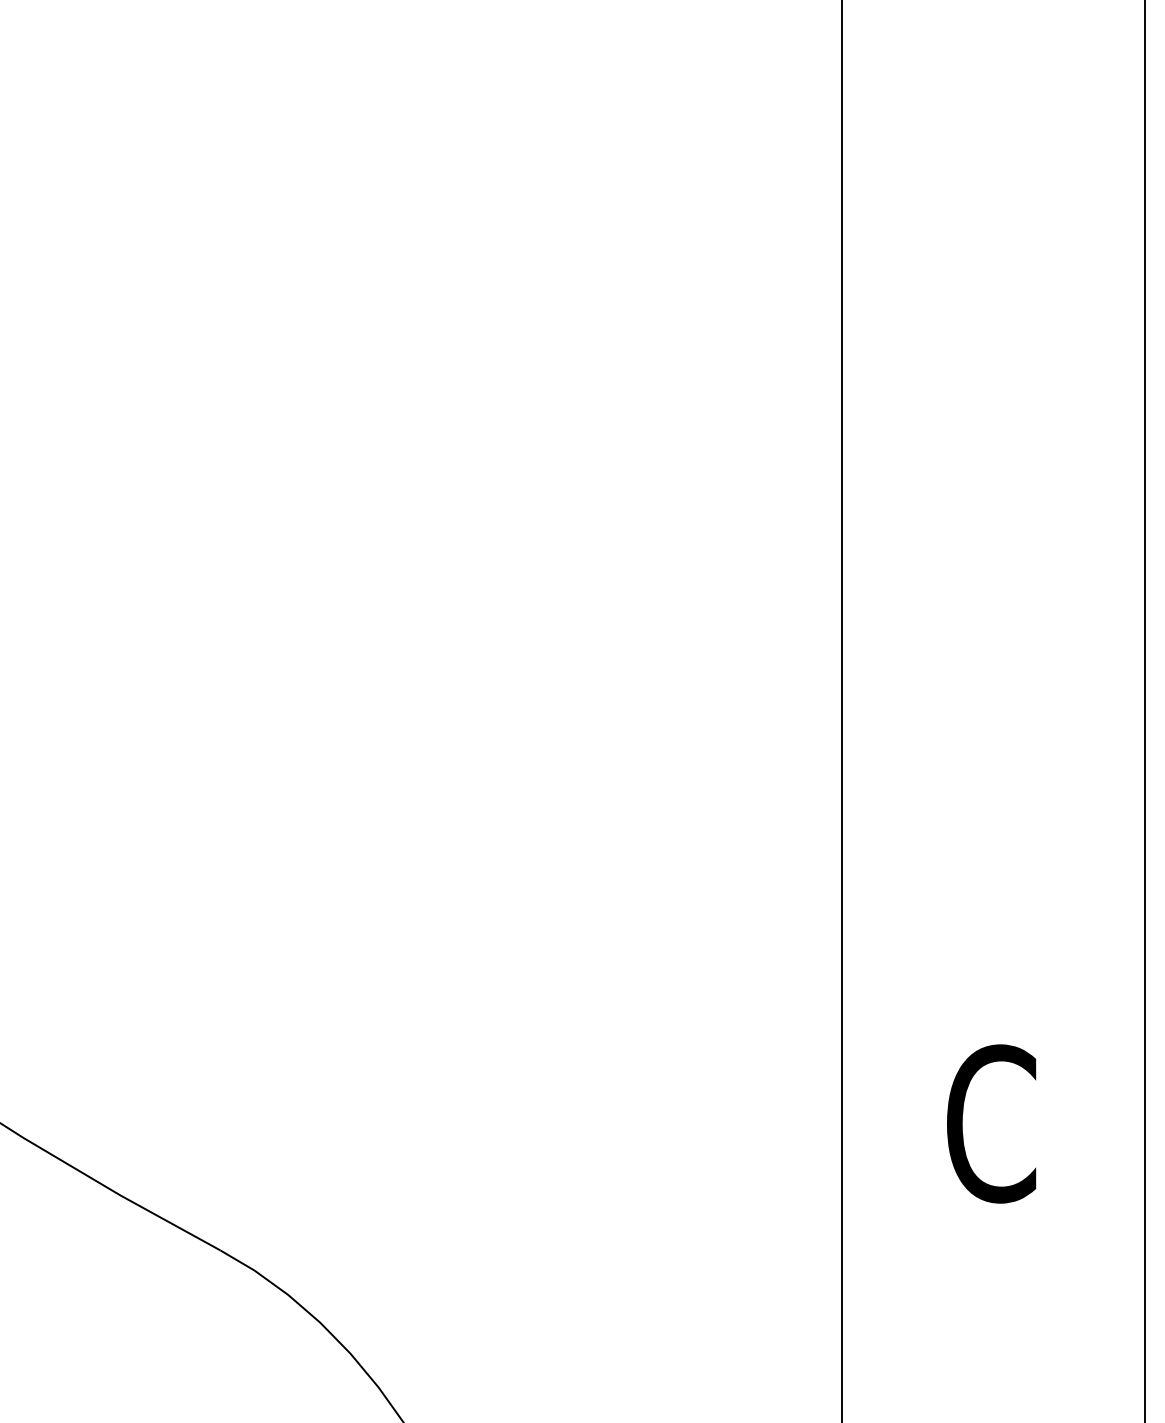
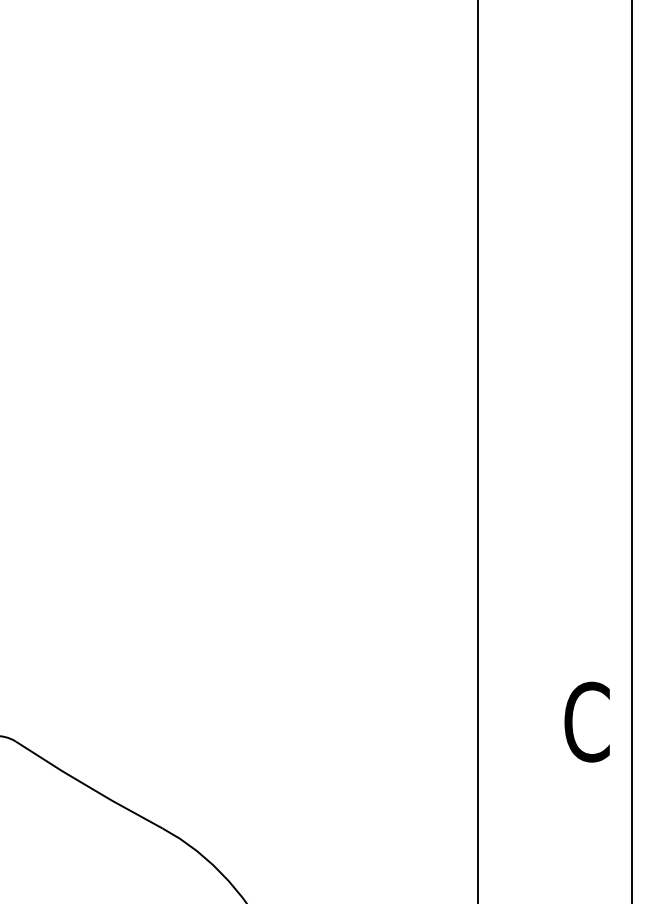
text: (990, 1122) -> (586, 721), moved

